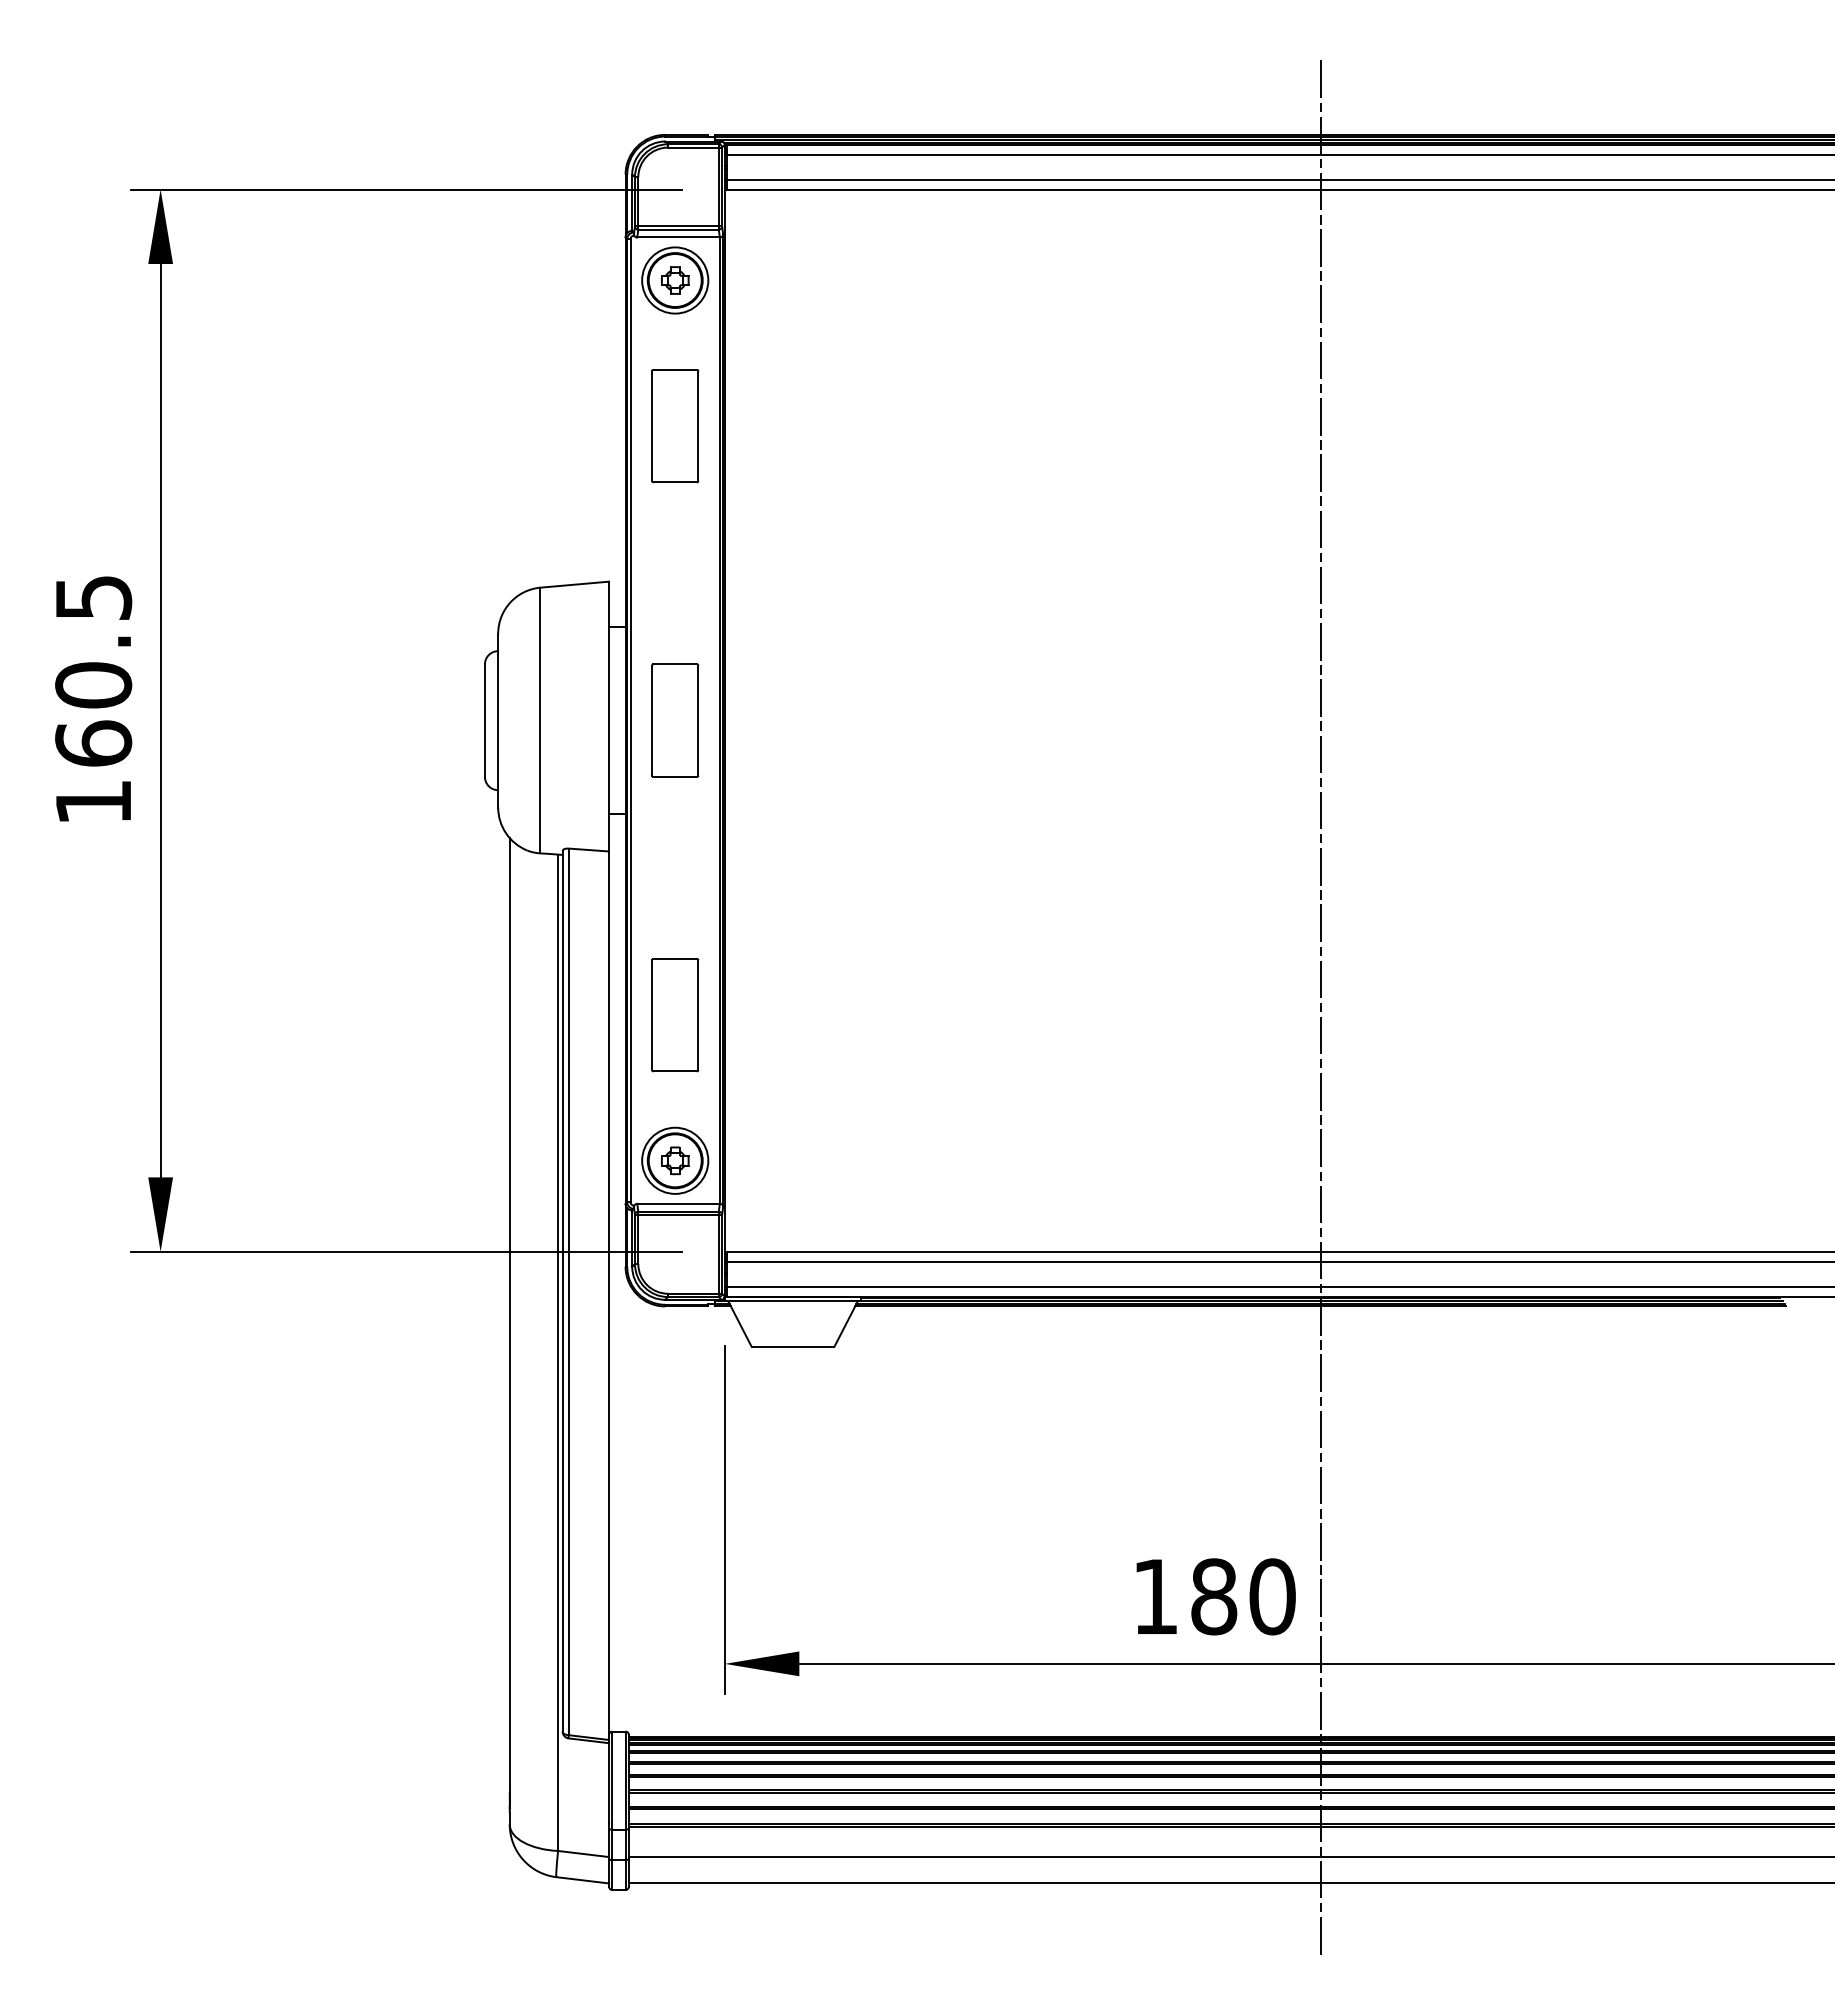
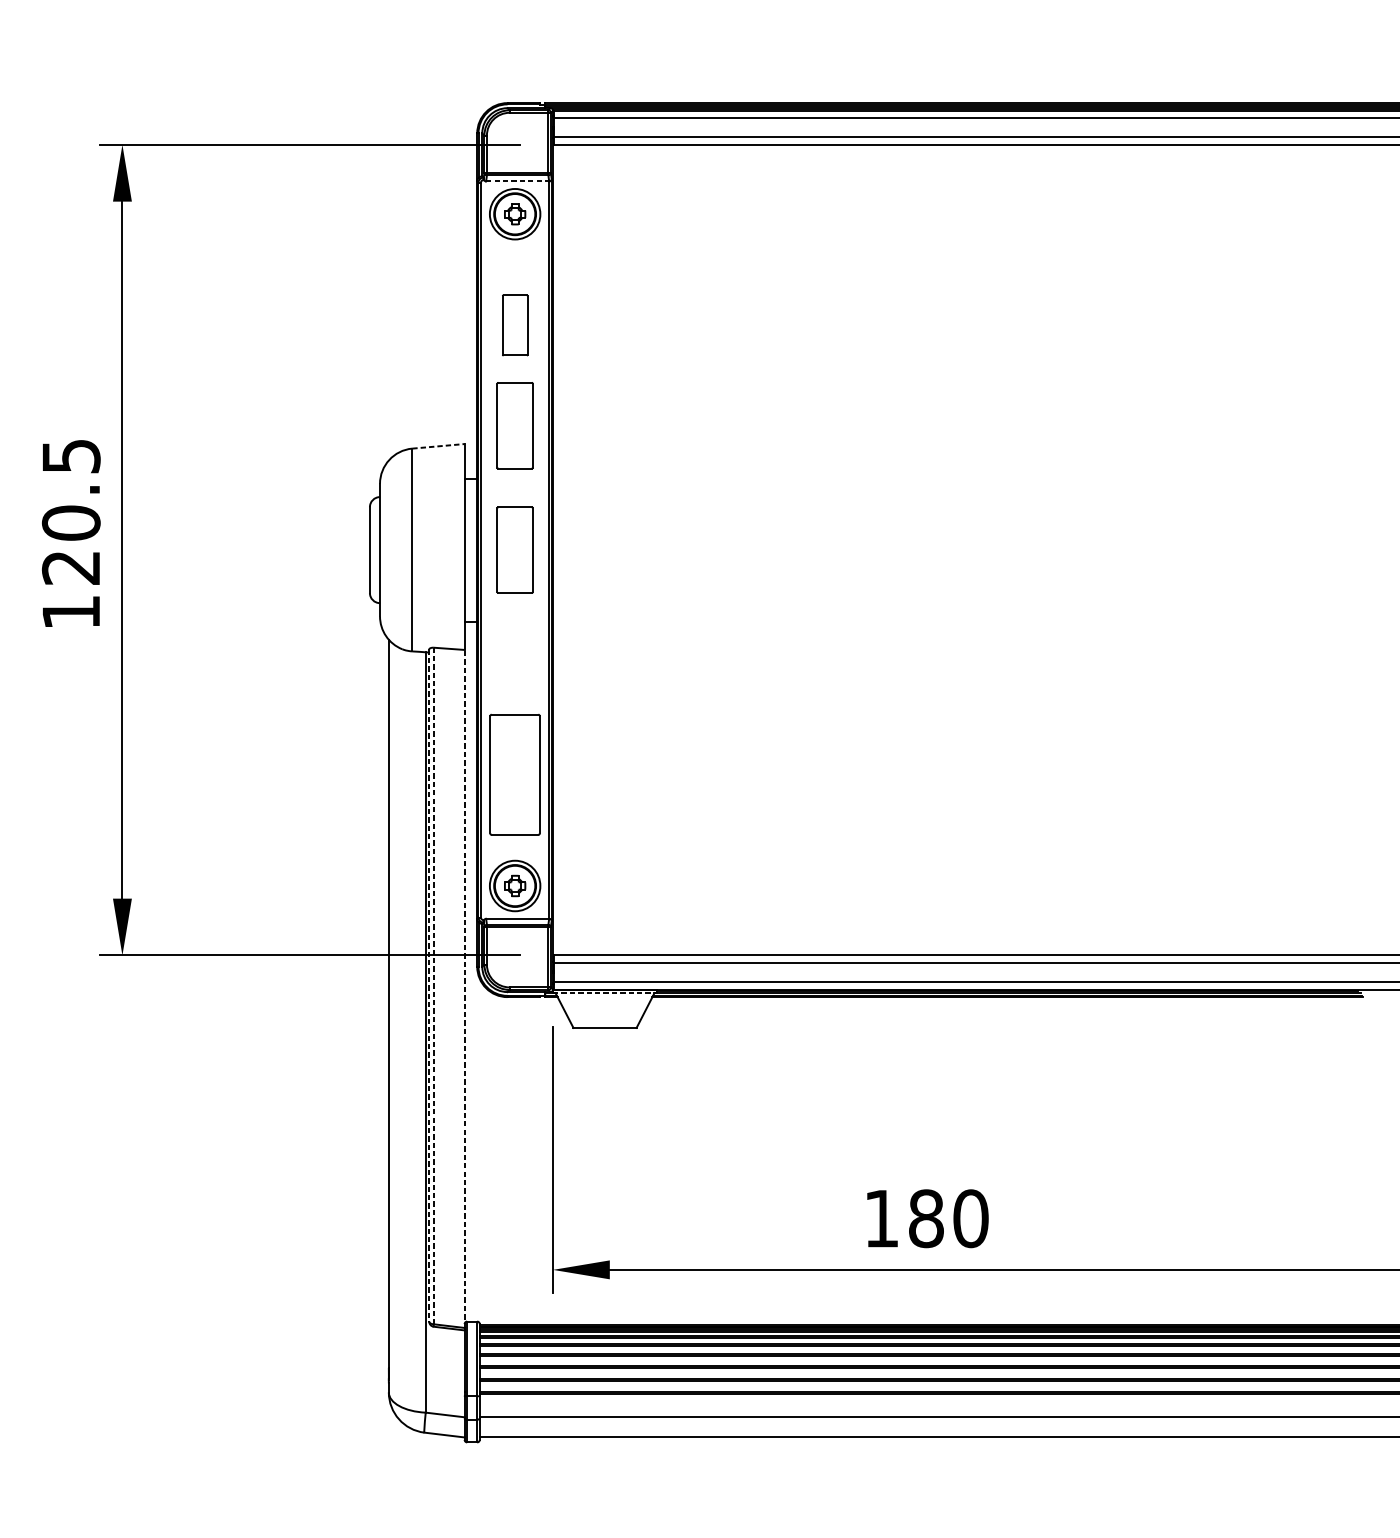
line: (679, 237) -> (518, 181), solid -> dashed
part: (675, 426) -> (515, 325), size x0.7
part: (675, 557) -> (515, 425), added
line: (575, 584) -> (439, 446), solid -> dashed
text: (93, 743) -> (71, 567), 160.5 -> 120.5
line: (1320, 1008) -> (1007, 769), removed
part: (675, 1015) -> (515, 775), size x1.4
line: (562, 1291) -> (429, 985), solid -> dashed
line: (568, 1291) -> (433, 985), solid -> dashed
line: (609, 1295) -> (464, 988), solid -> dashed
line: (793, 1301) -> (605, 993), solid -> dashed

